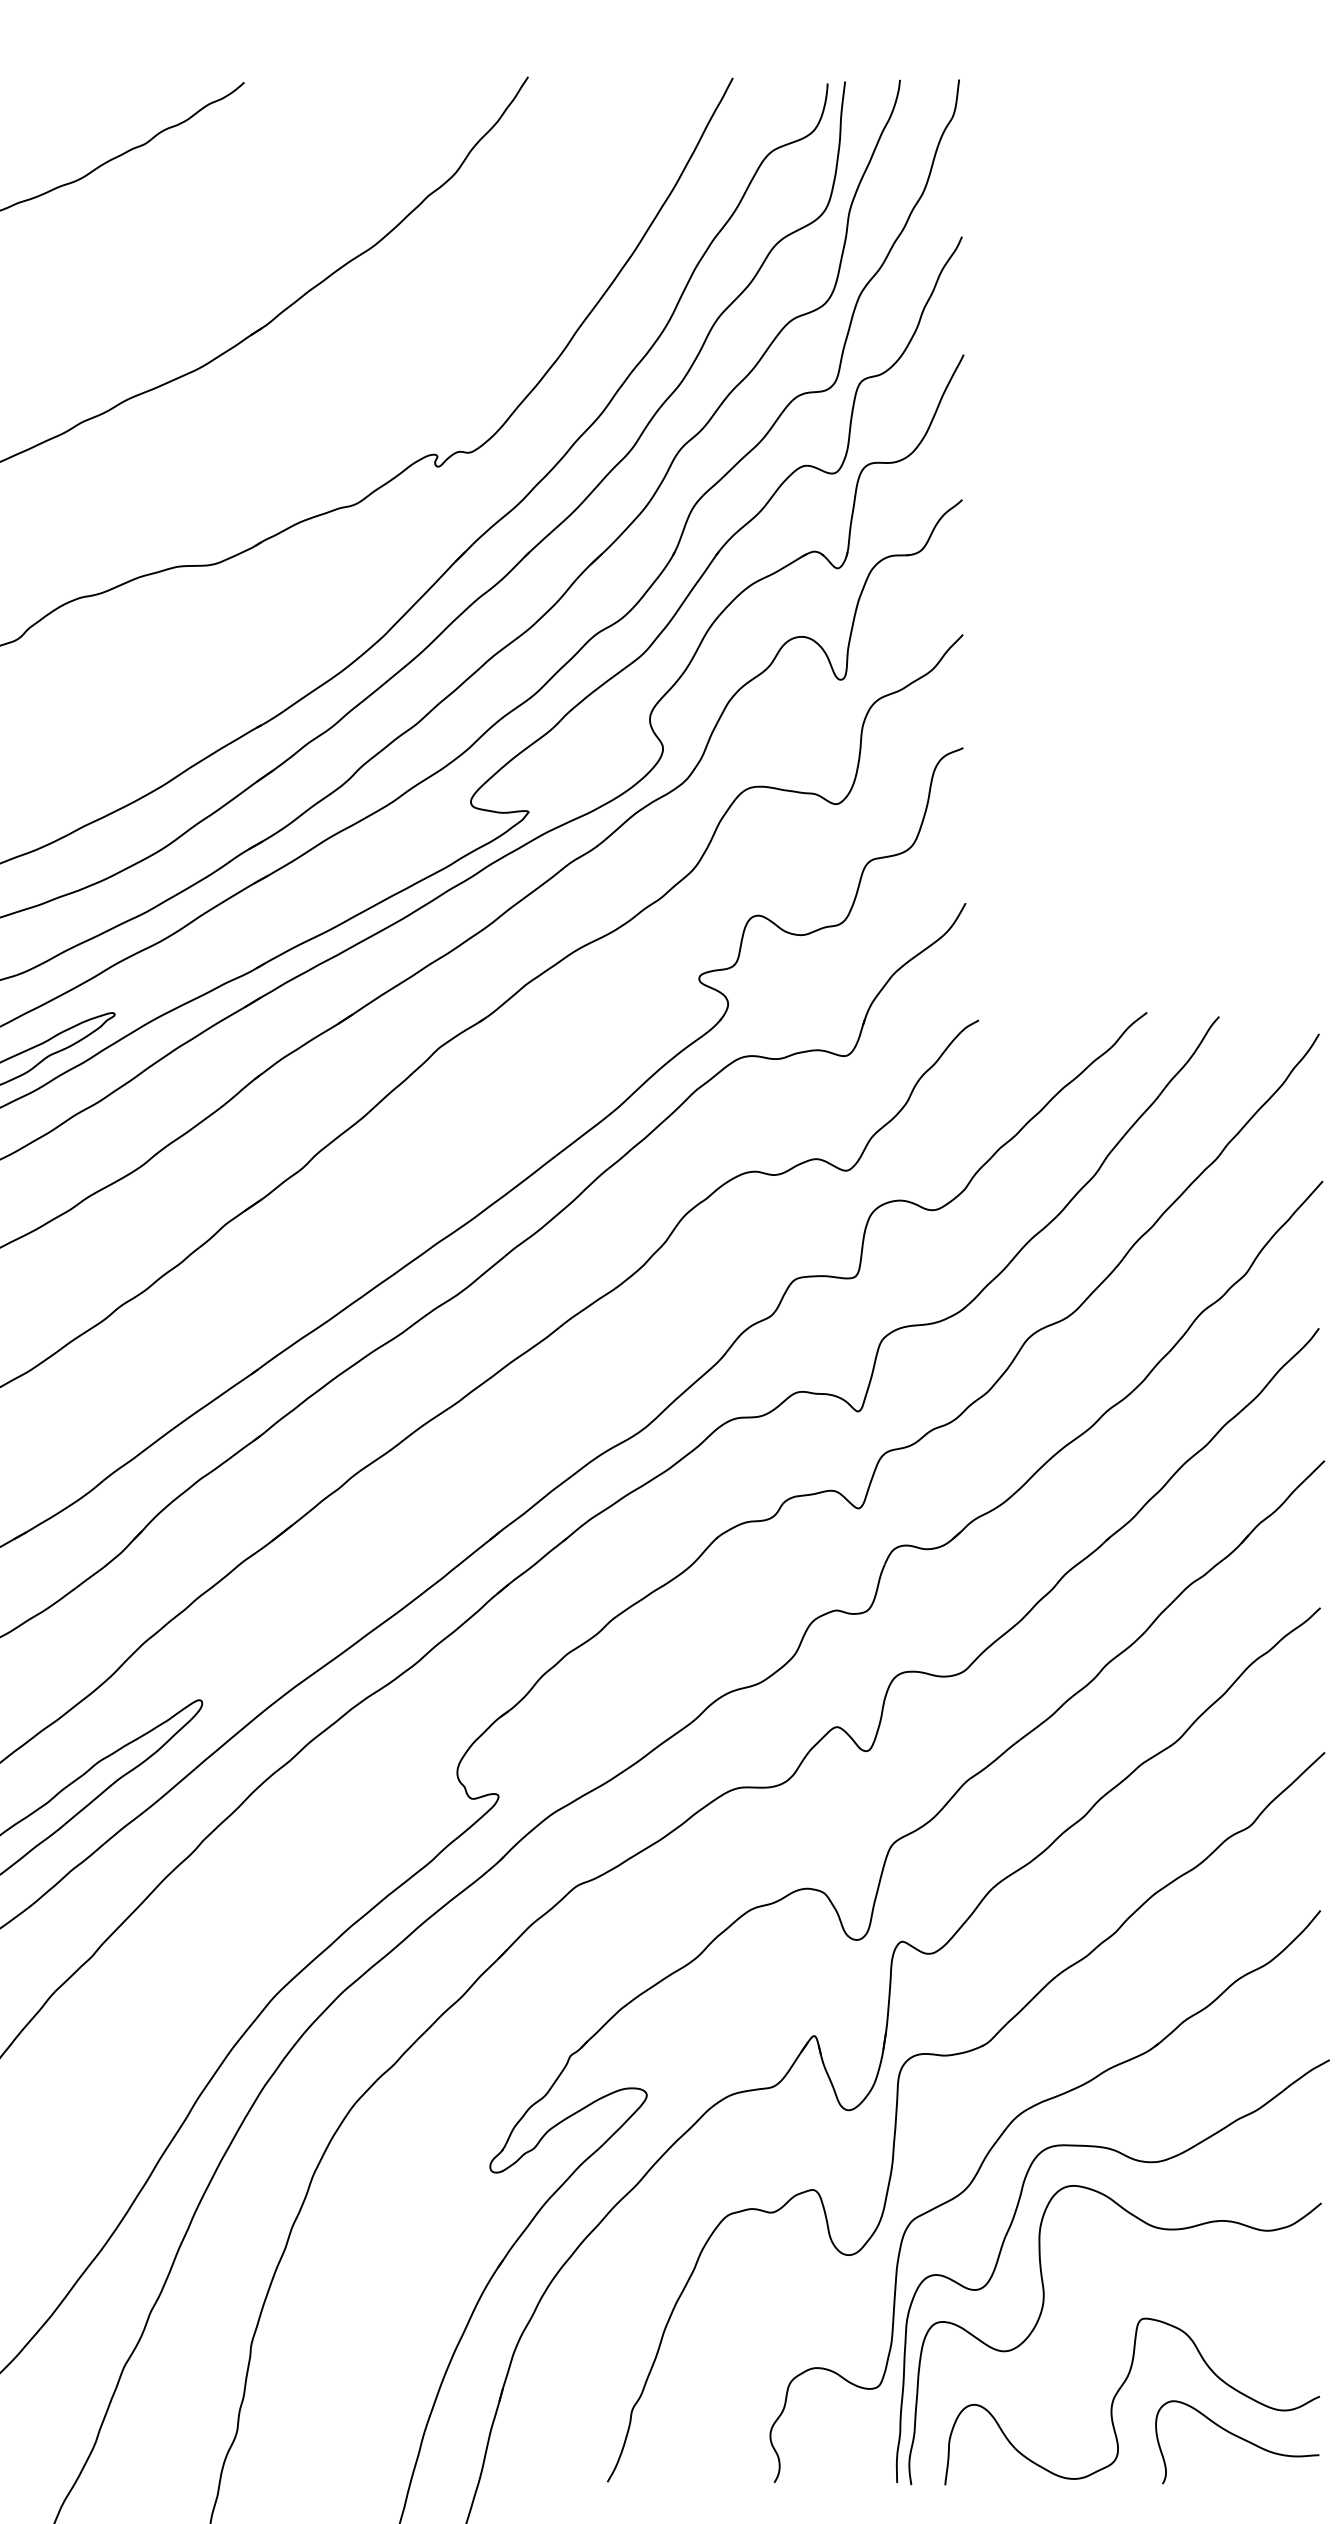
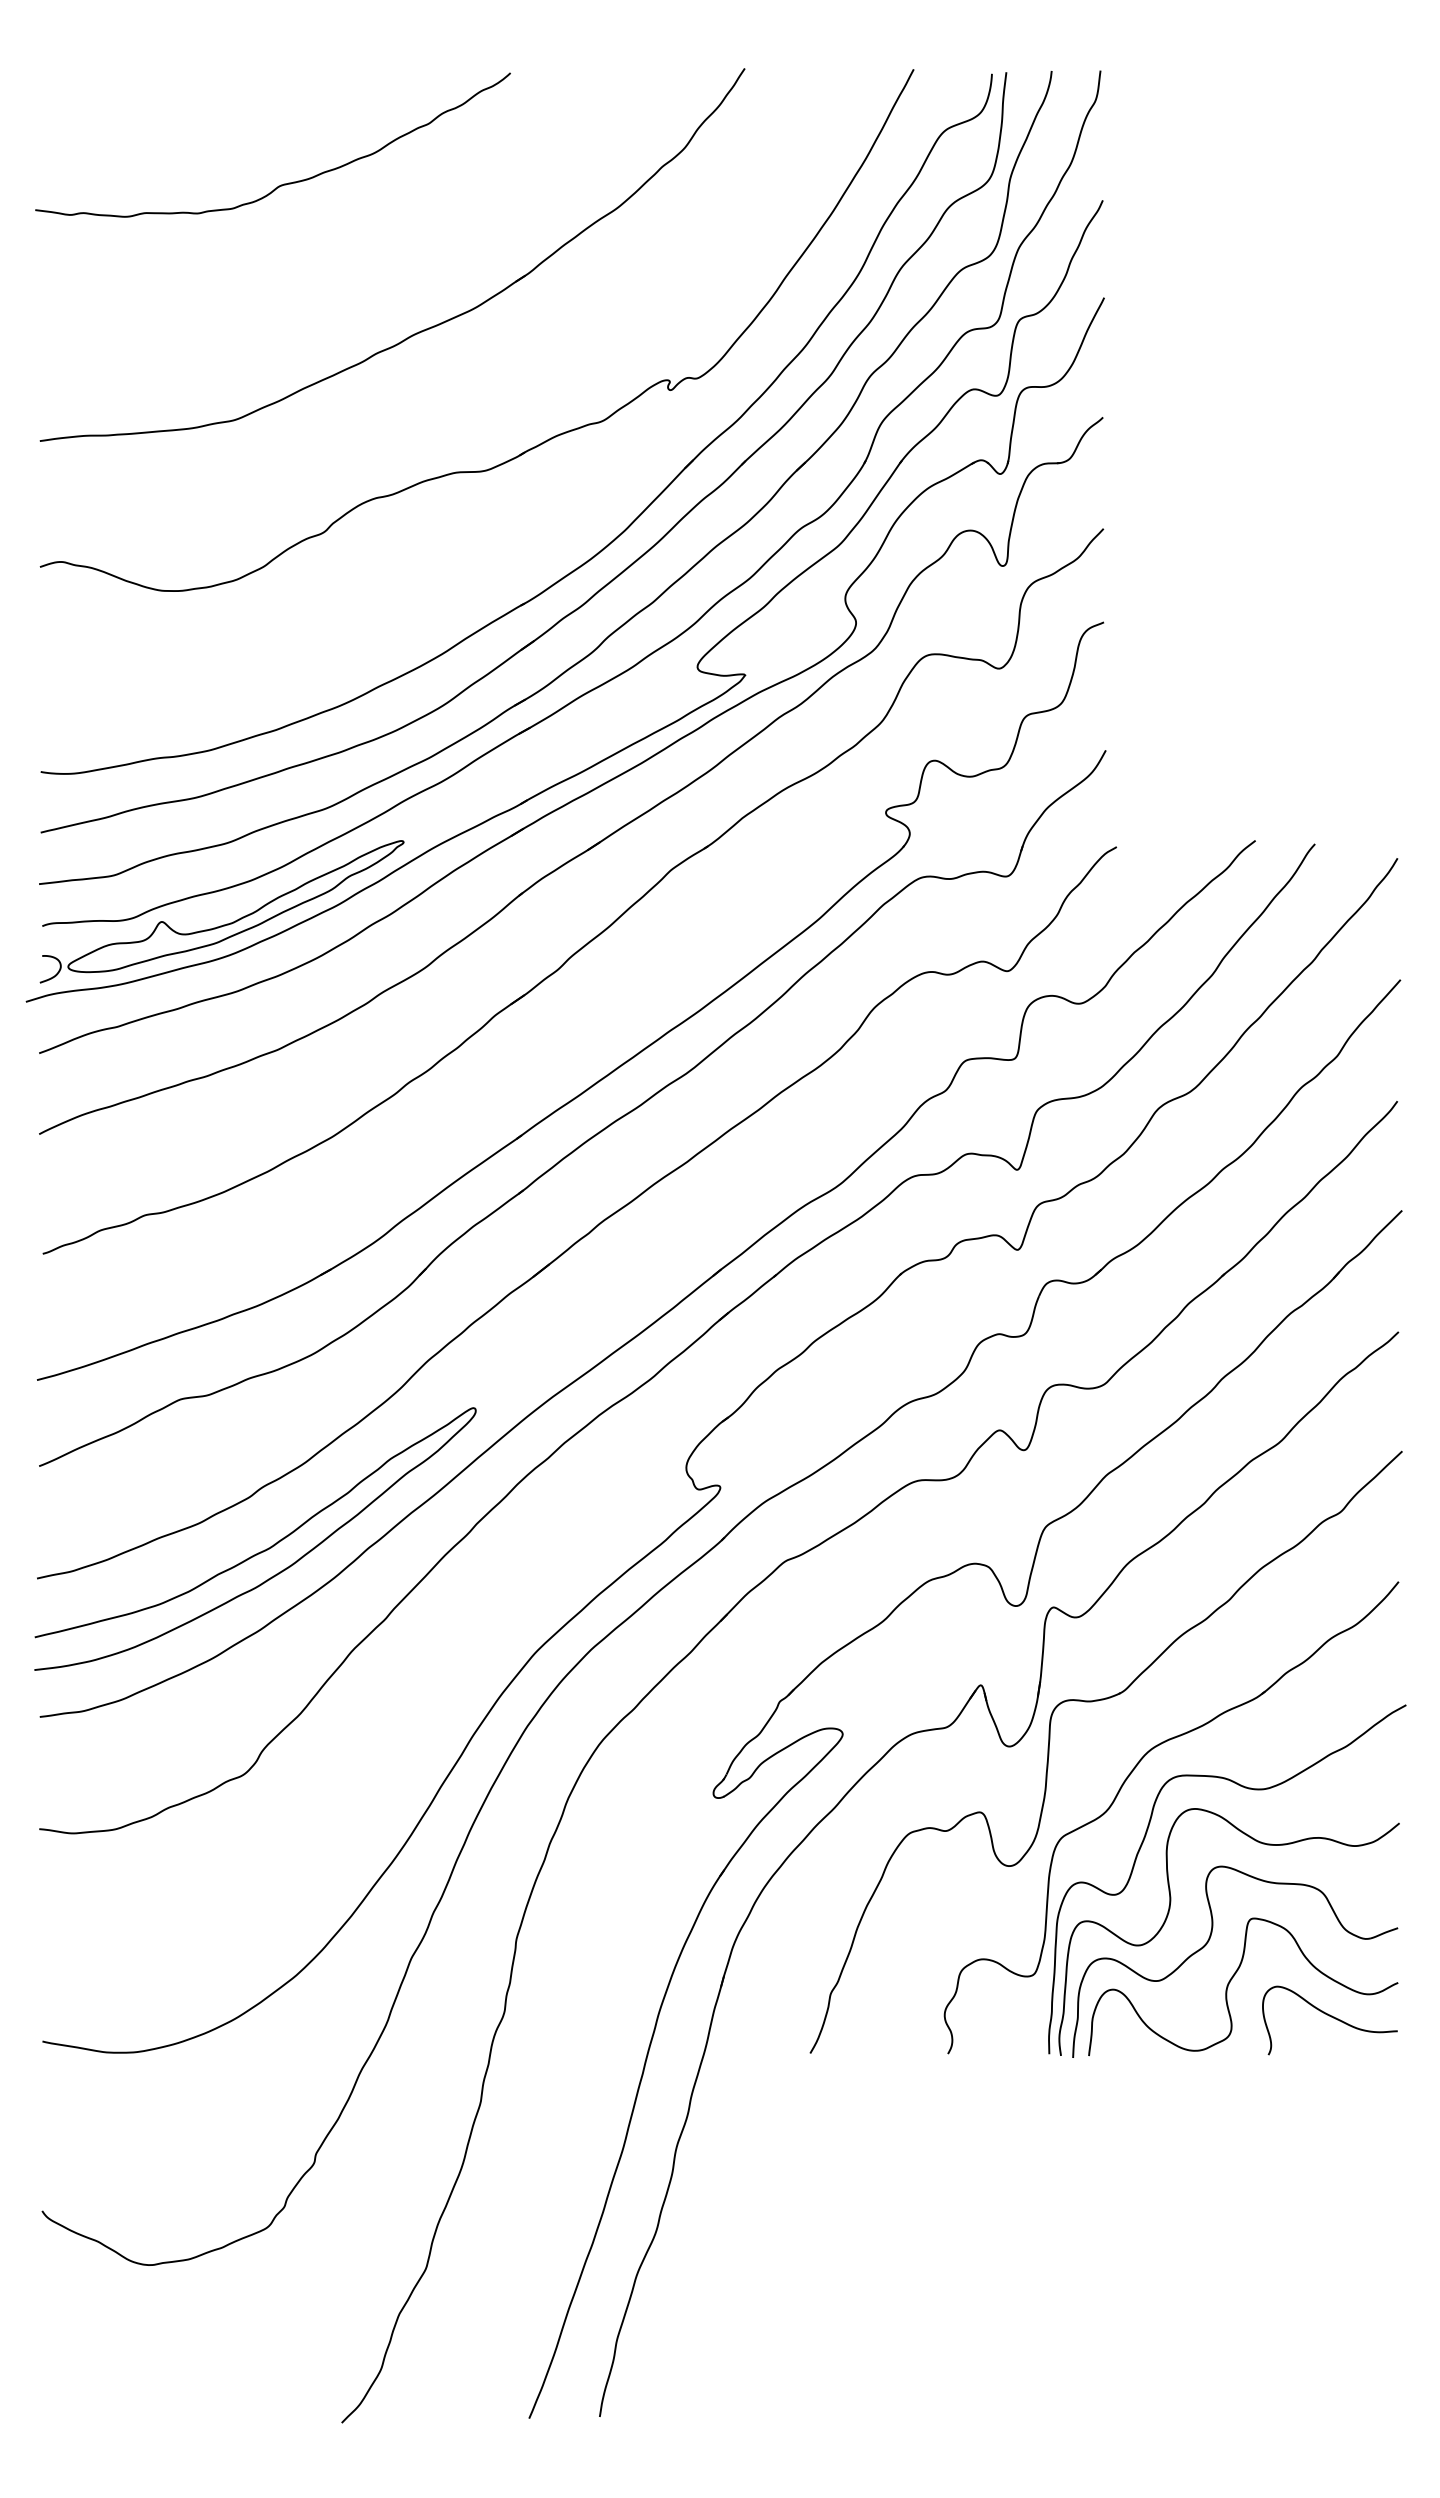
part: (1088, 2350) -> (1207, 1944), added

